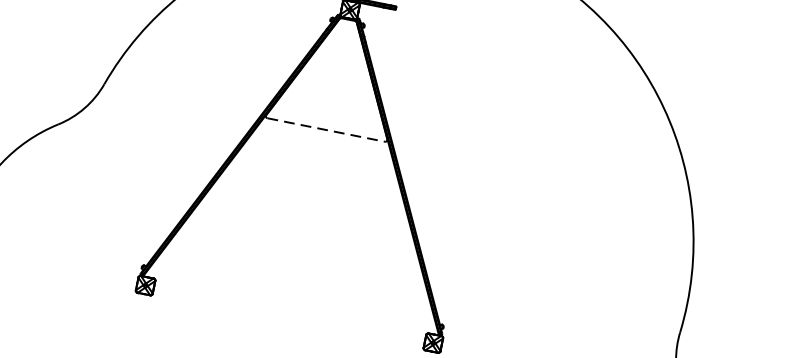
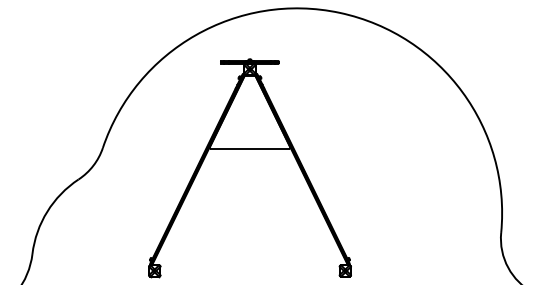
line: (327, 129) -> (250, 148), dashed -> solid

